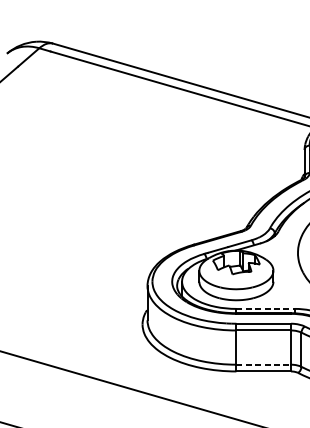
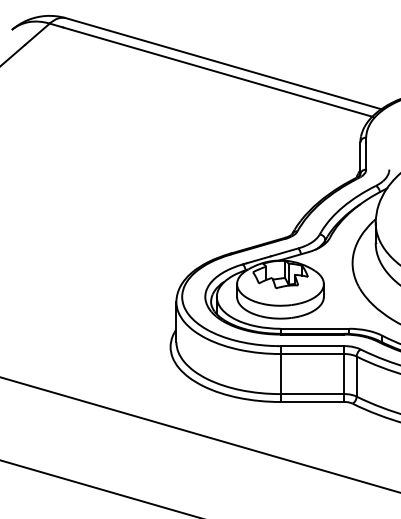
line: (266, 308) -> (315, 328), dashed -> solid
line: (263, 365) -> (312, 394), dashed -> solid

